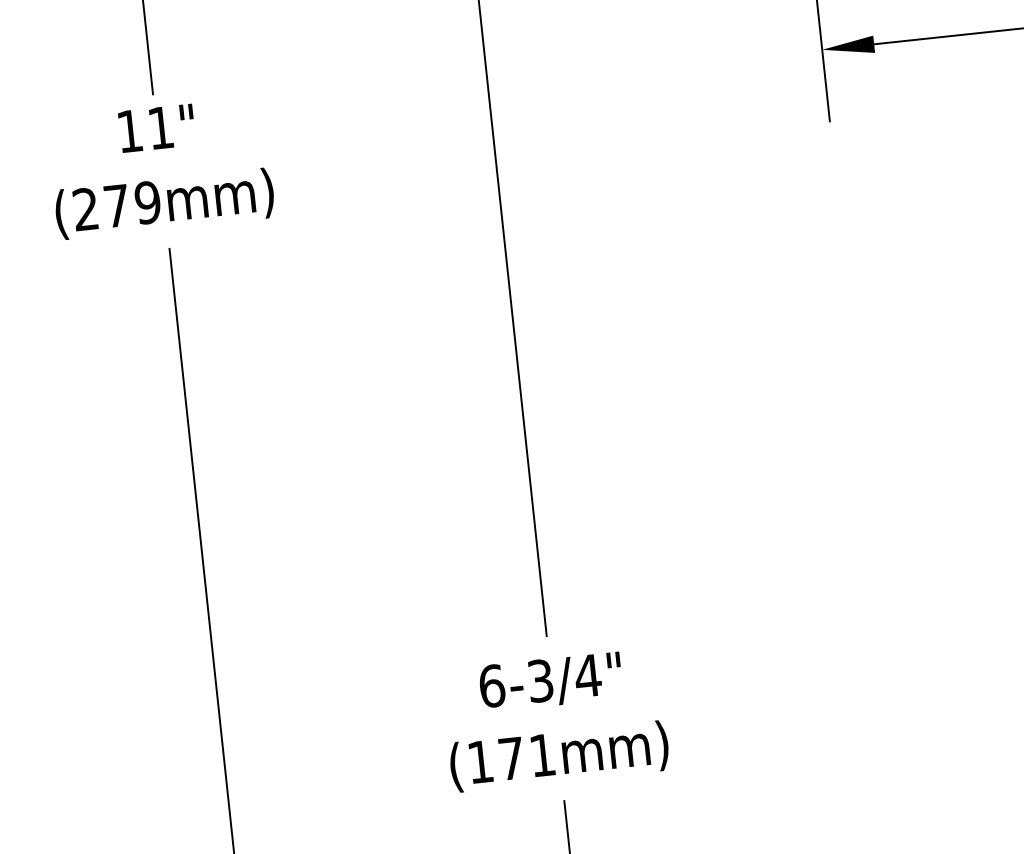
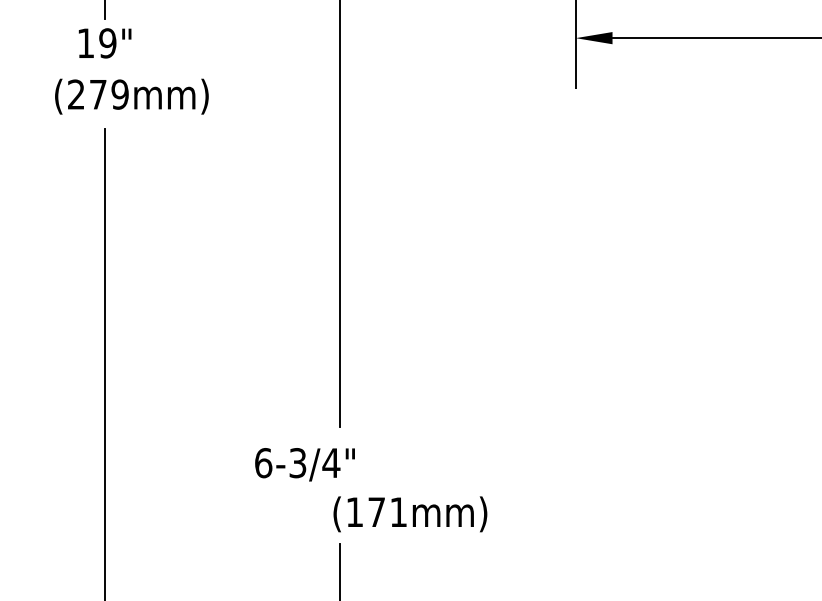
text: (160, 128) -> (107, 43), 11" -> 19"
text: (164, 203) -> (131, 96), moved
text: (550, 681) -> (304, 464), moved
text: (559, 756) -> (410, 514), moved

